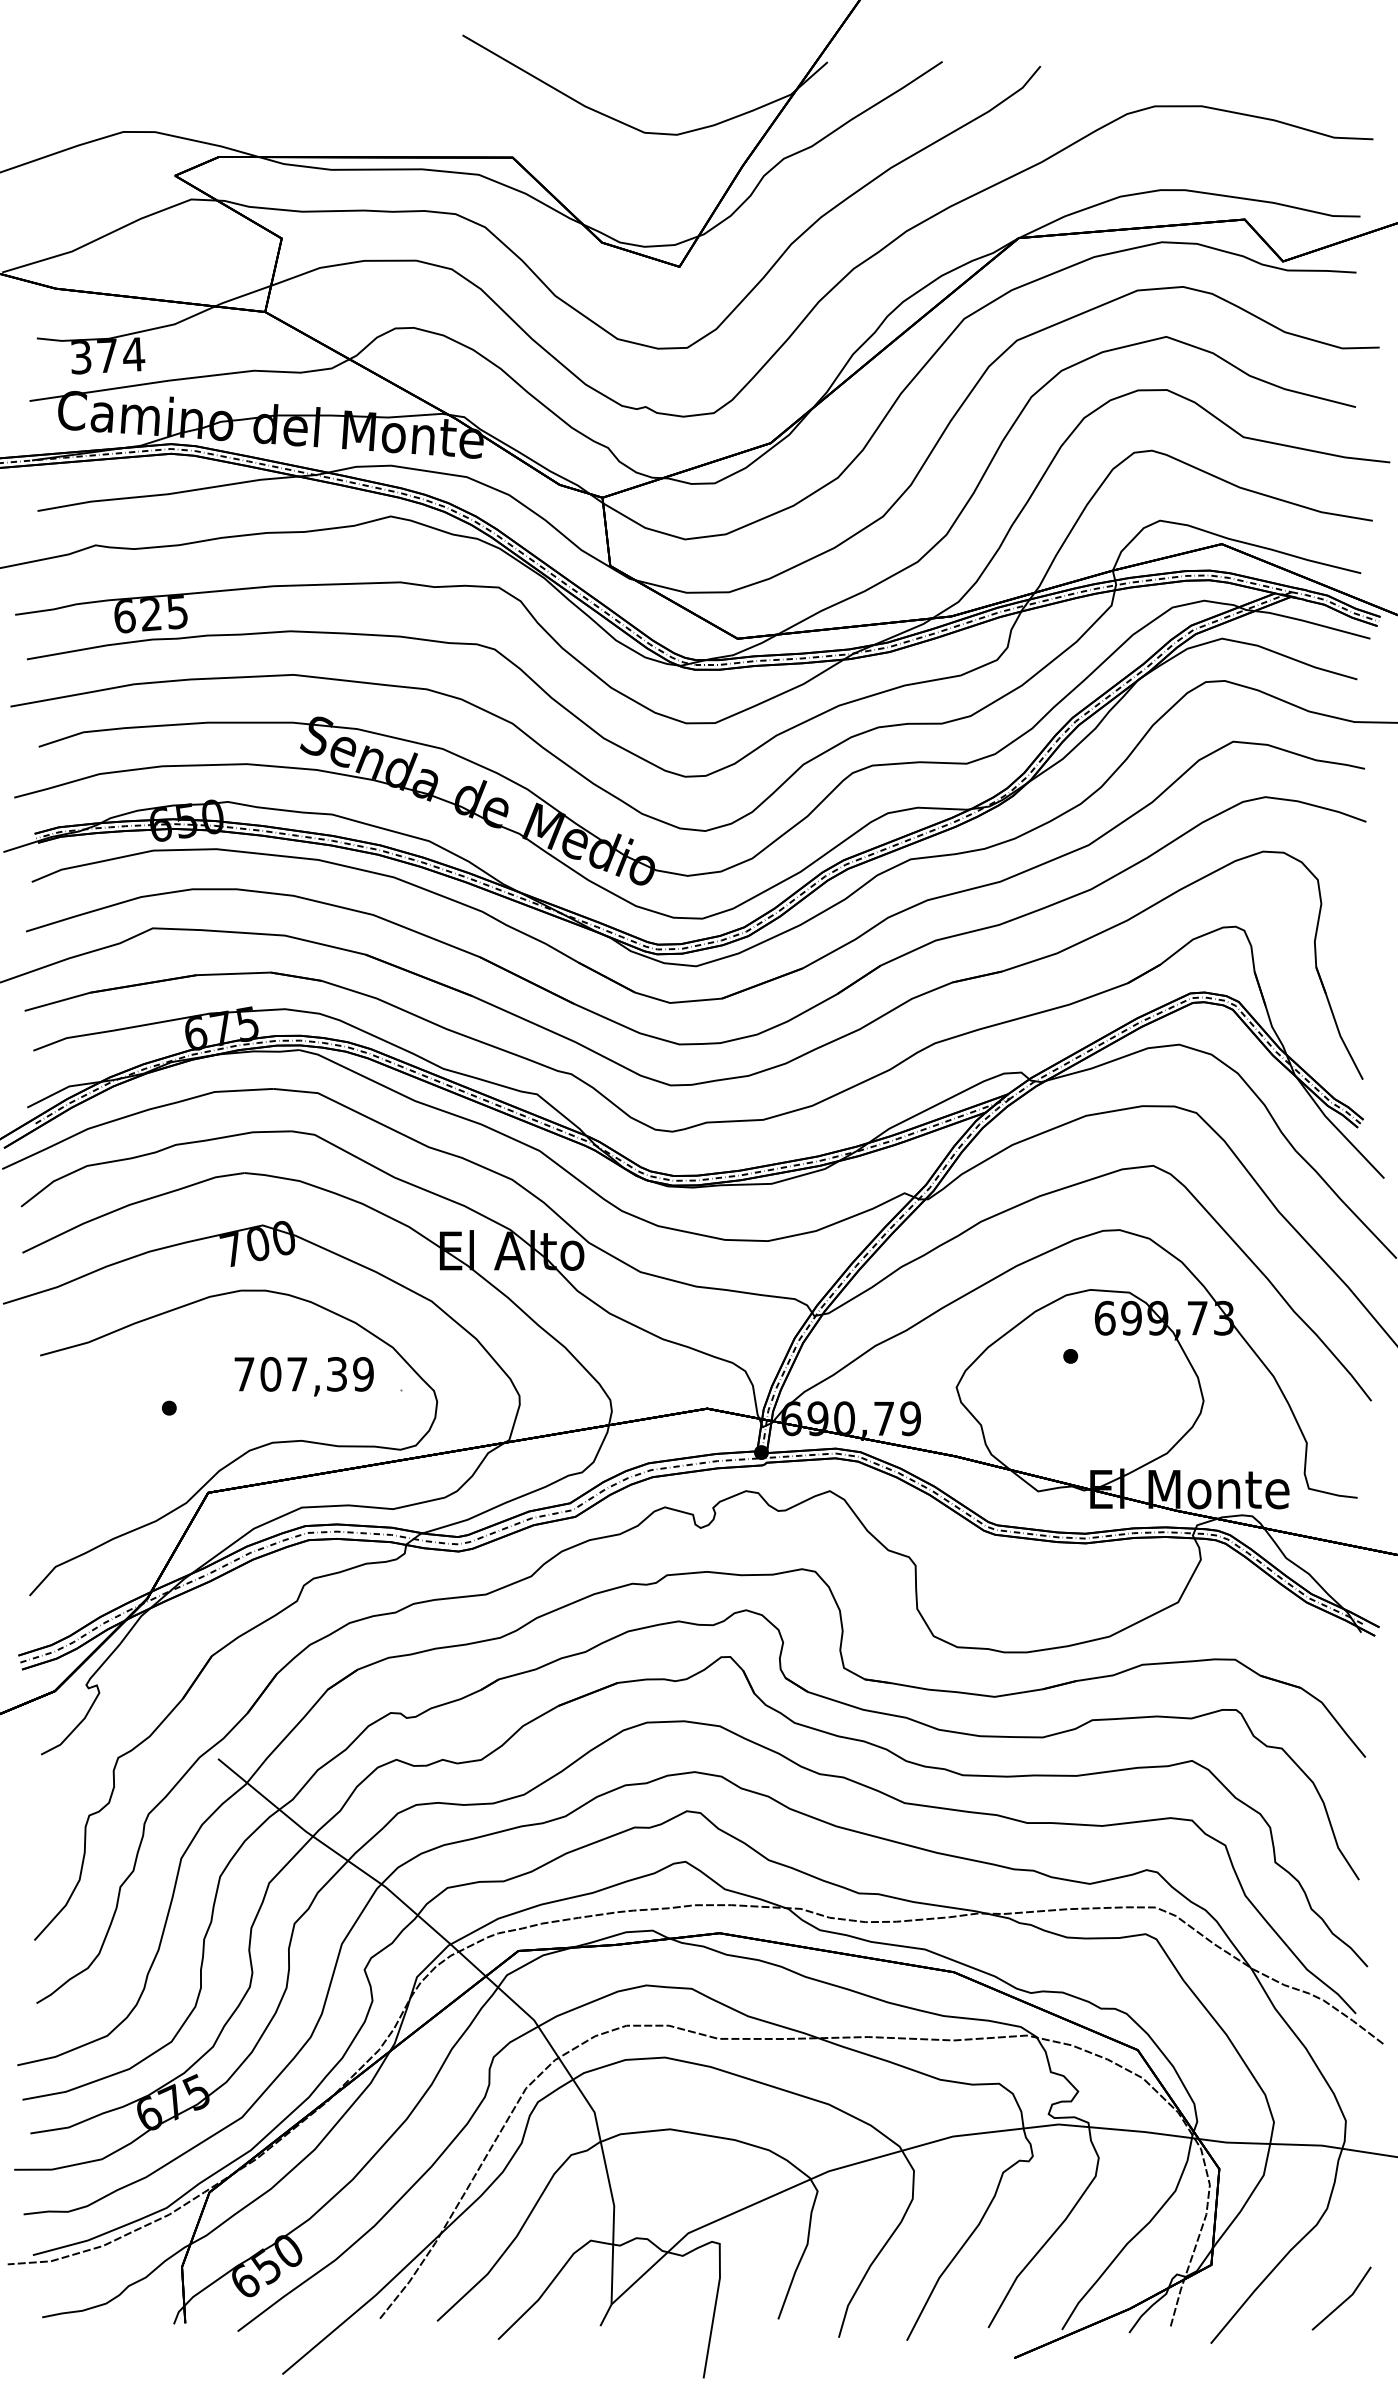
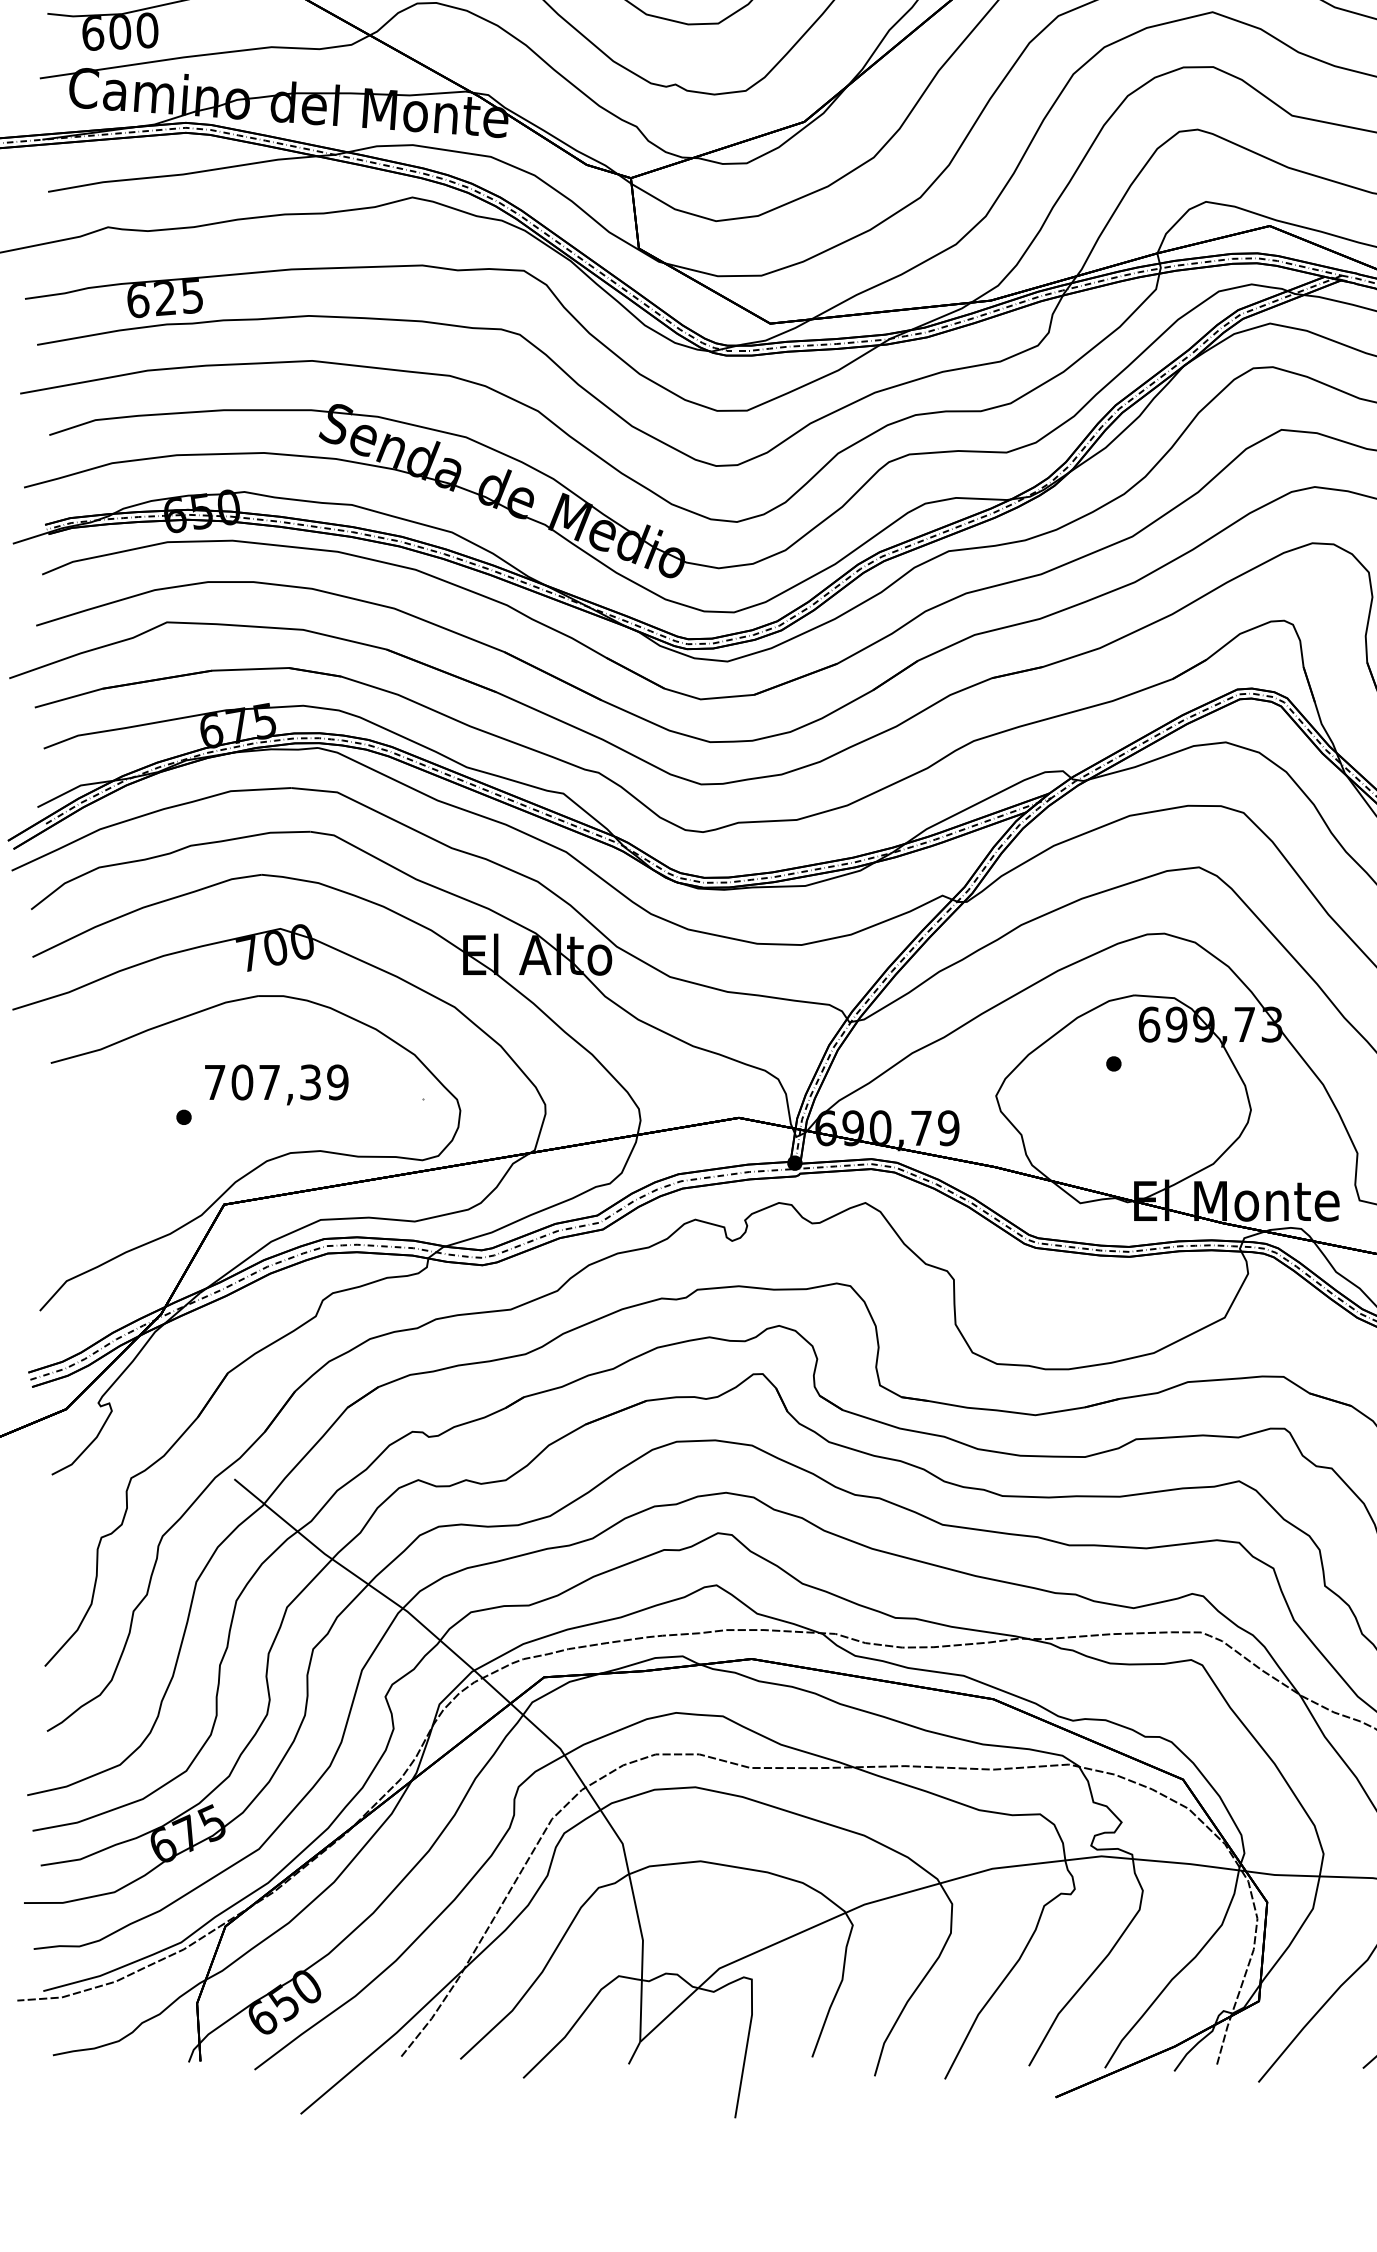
text: (107, 355) -> (120, 31), 374 -> 600
text: (303, 1376) -> (276, 1084), moved

